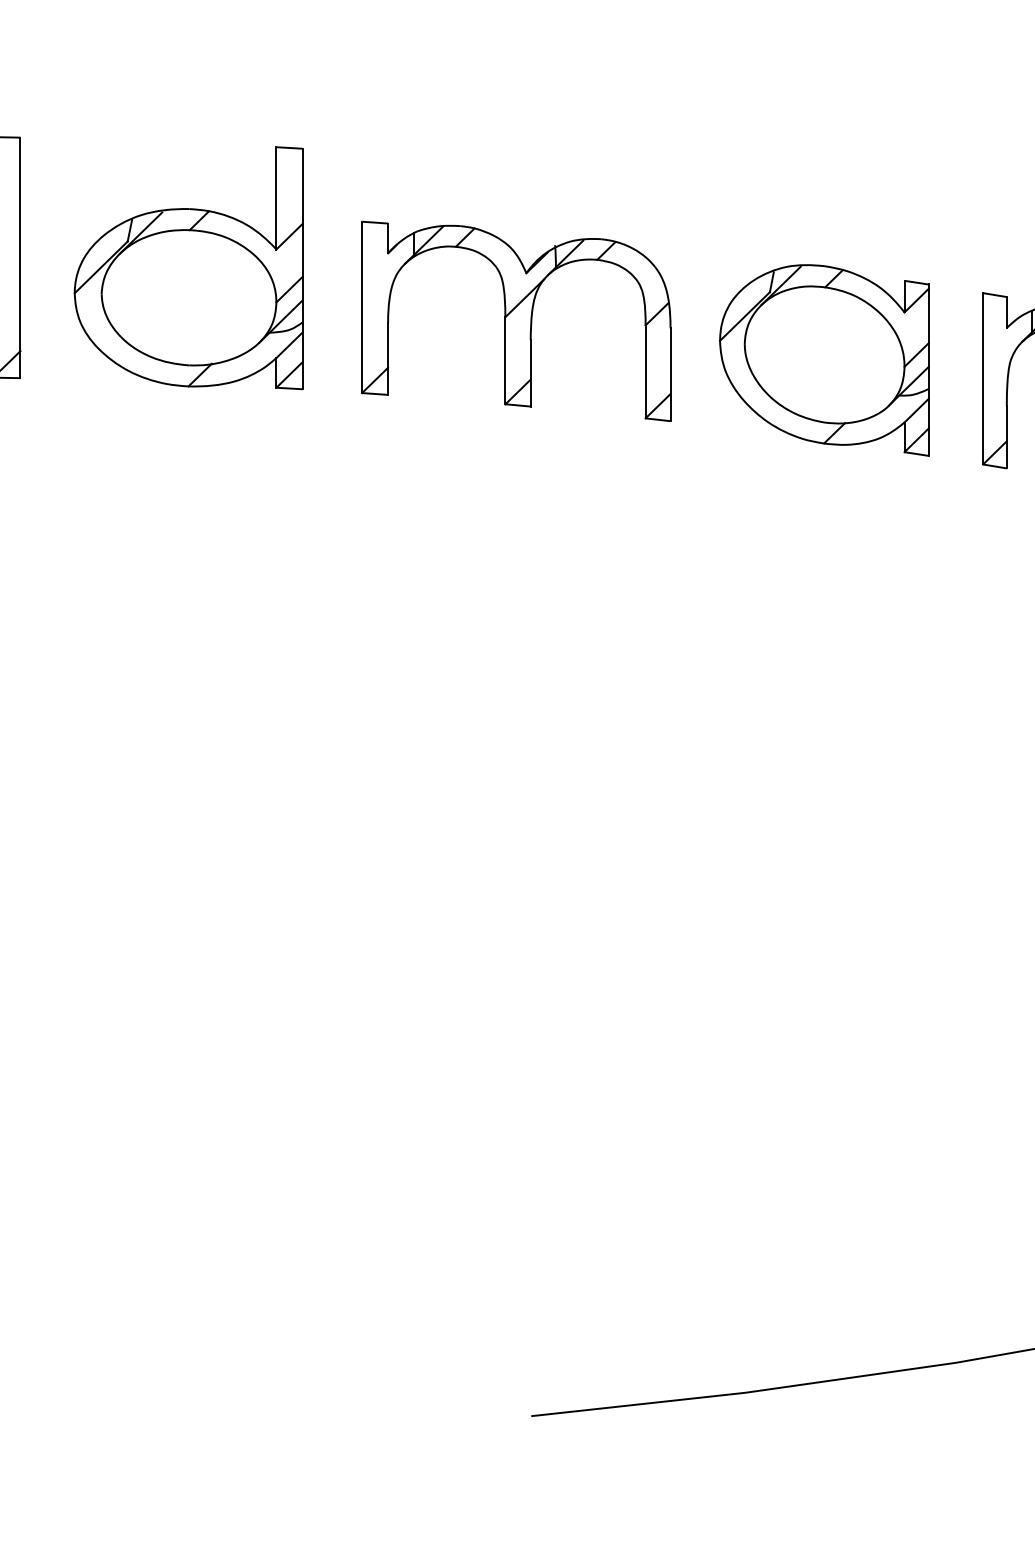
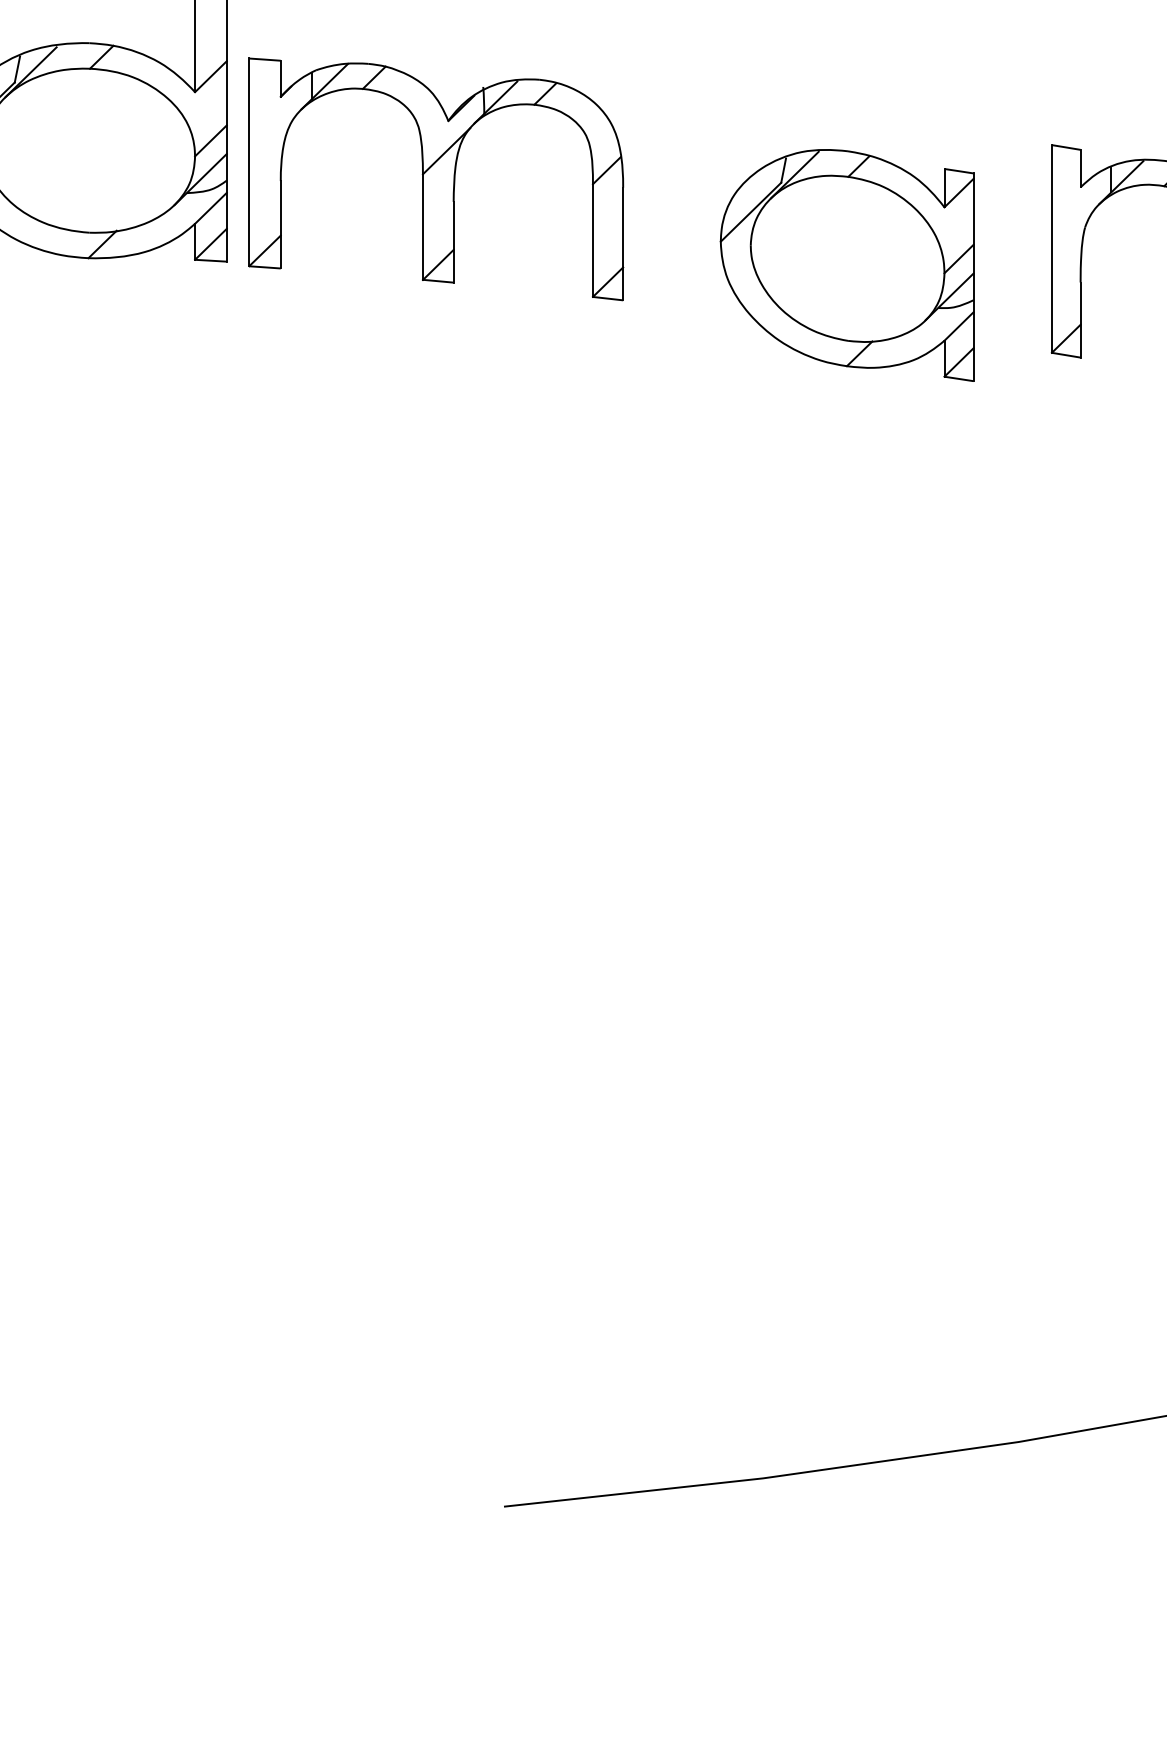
part: (516, 320) -> (436, 178), moved
part: (824, 360) -> (847, 265), moved

